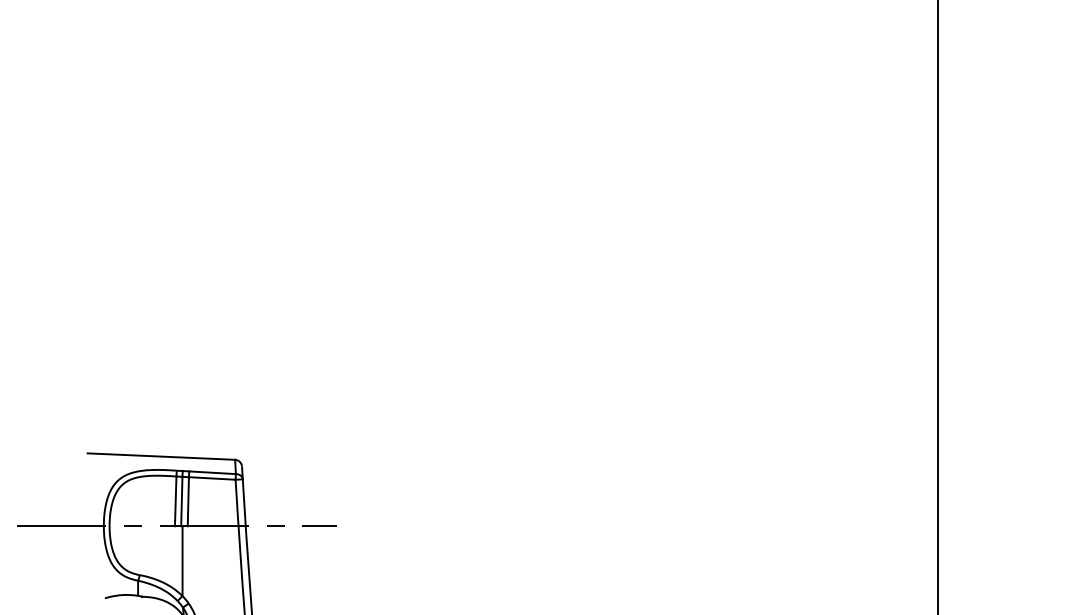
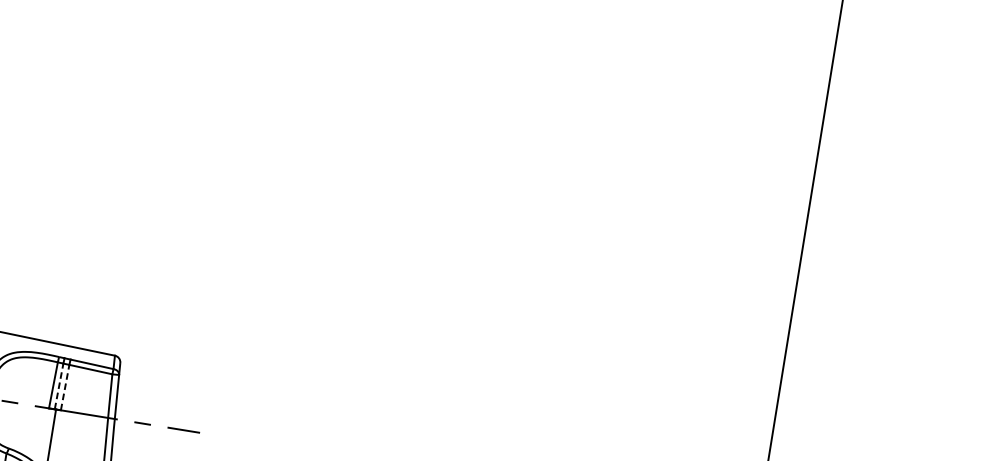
line: (181, 501) -> (58, 386), solid -> dashed
line: (188, 501) -> (65, 387), solid -> dashed

